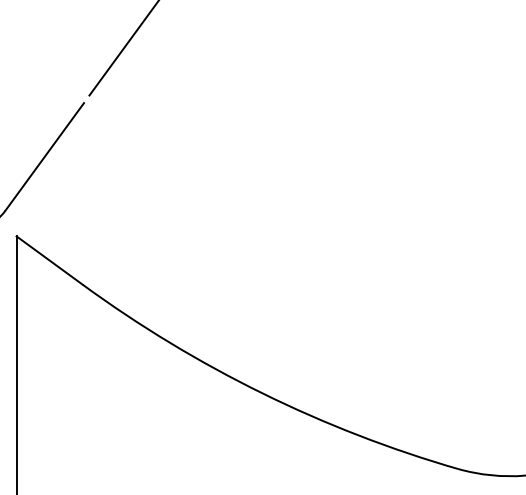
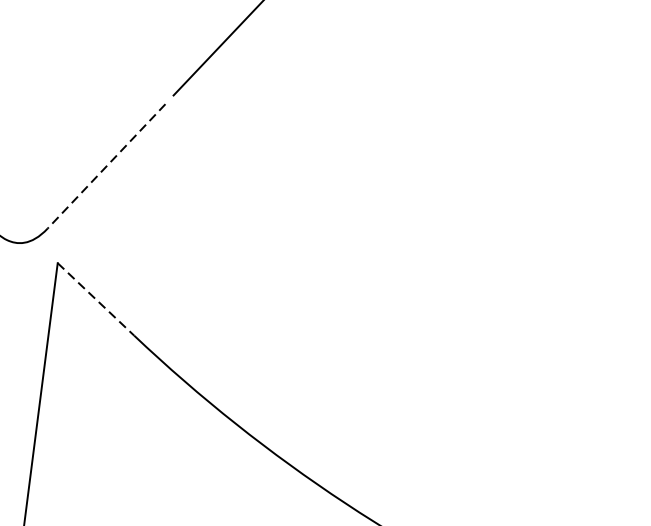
line: (44, 156) -> (106, 165), solid -> dashed
line: (49, 260) -> (95, 299), solid -> dashed

